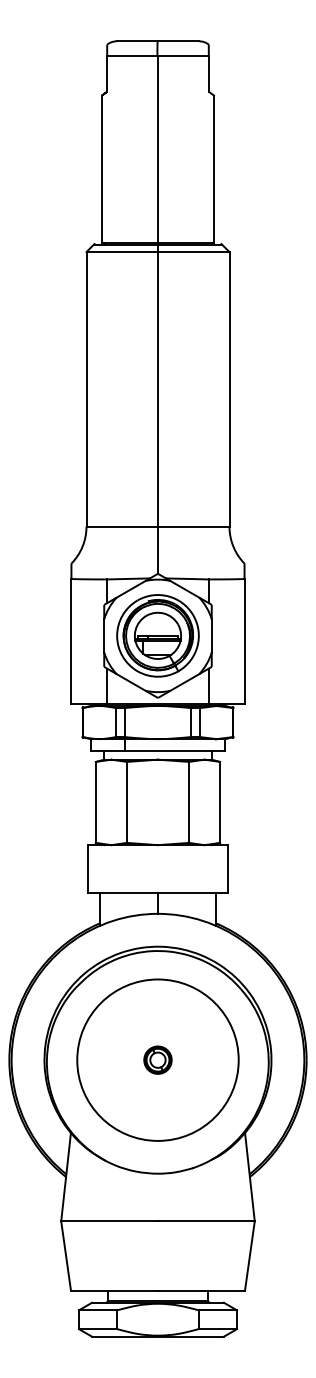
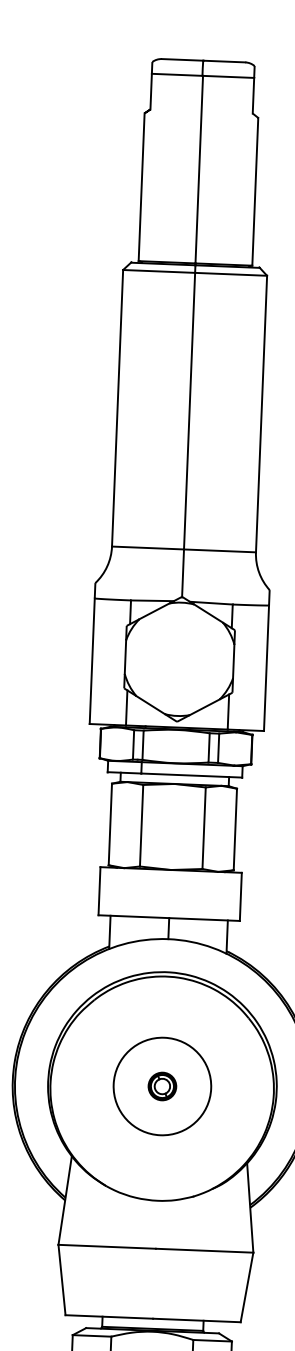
part: (157, 635) -> (179, 658), removed
circle: (157, 1059) -> (161, 1085), size x0.6

